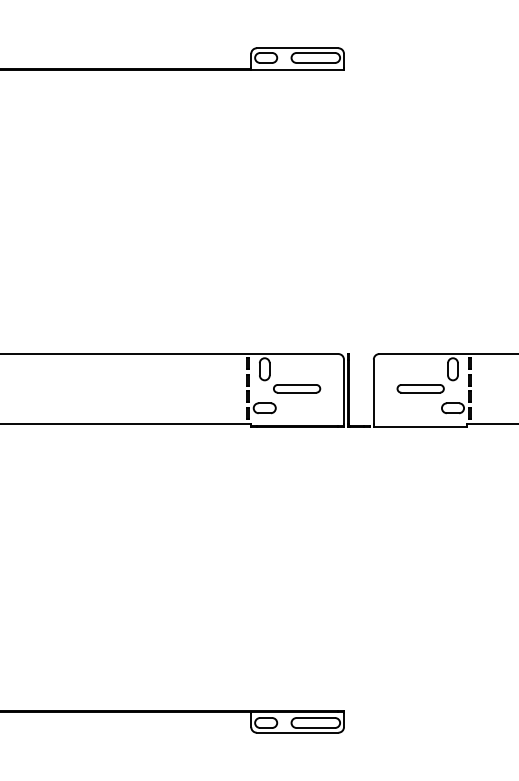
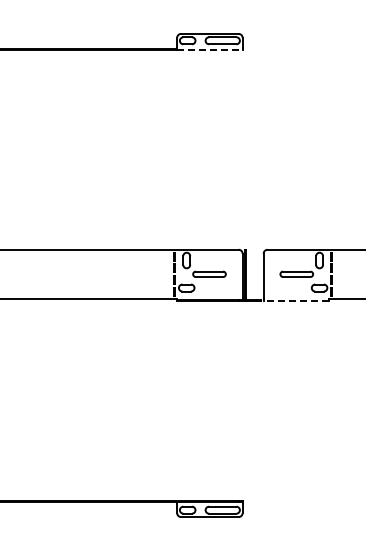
line: (297, 70) -> (209, 49), solid -> dashed
line: (420, 427) -> (296, 301), solid -> dashed

